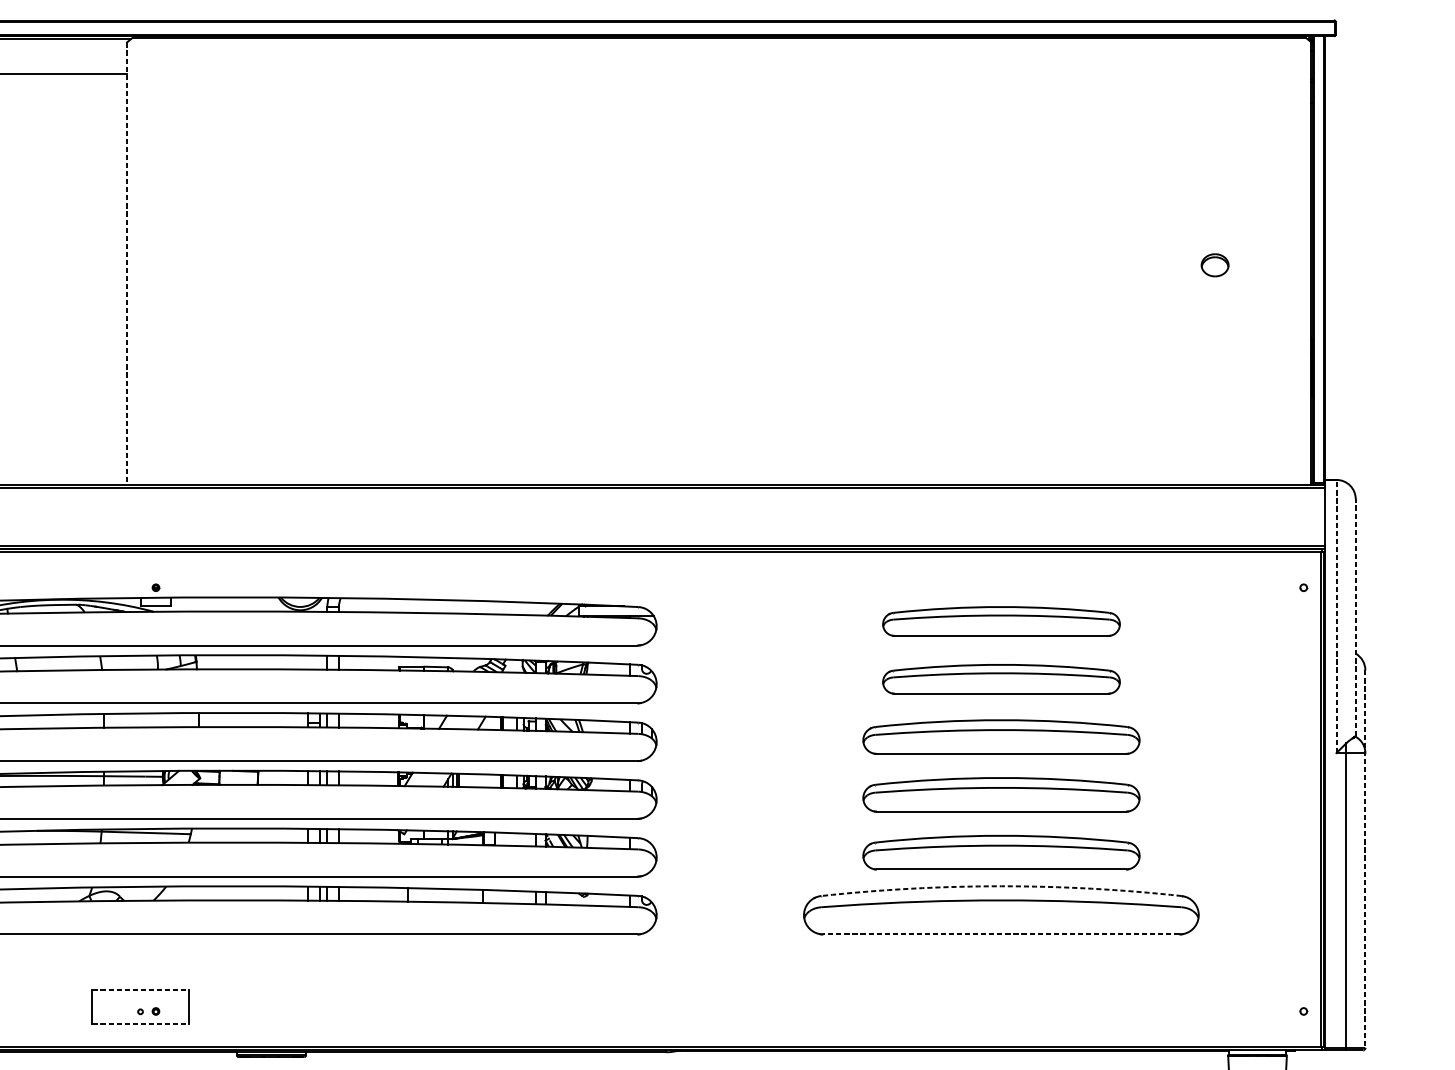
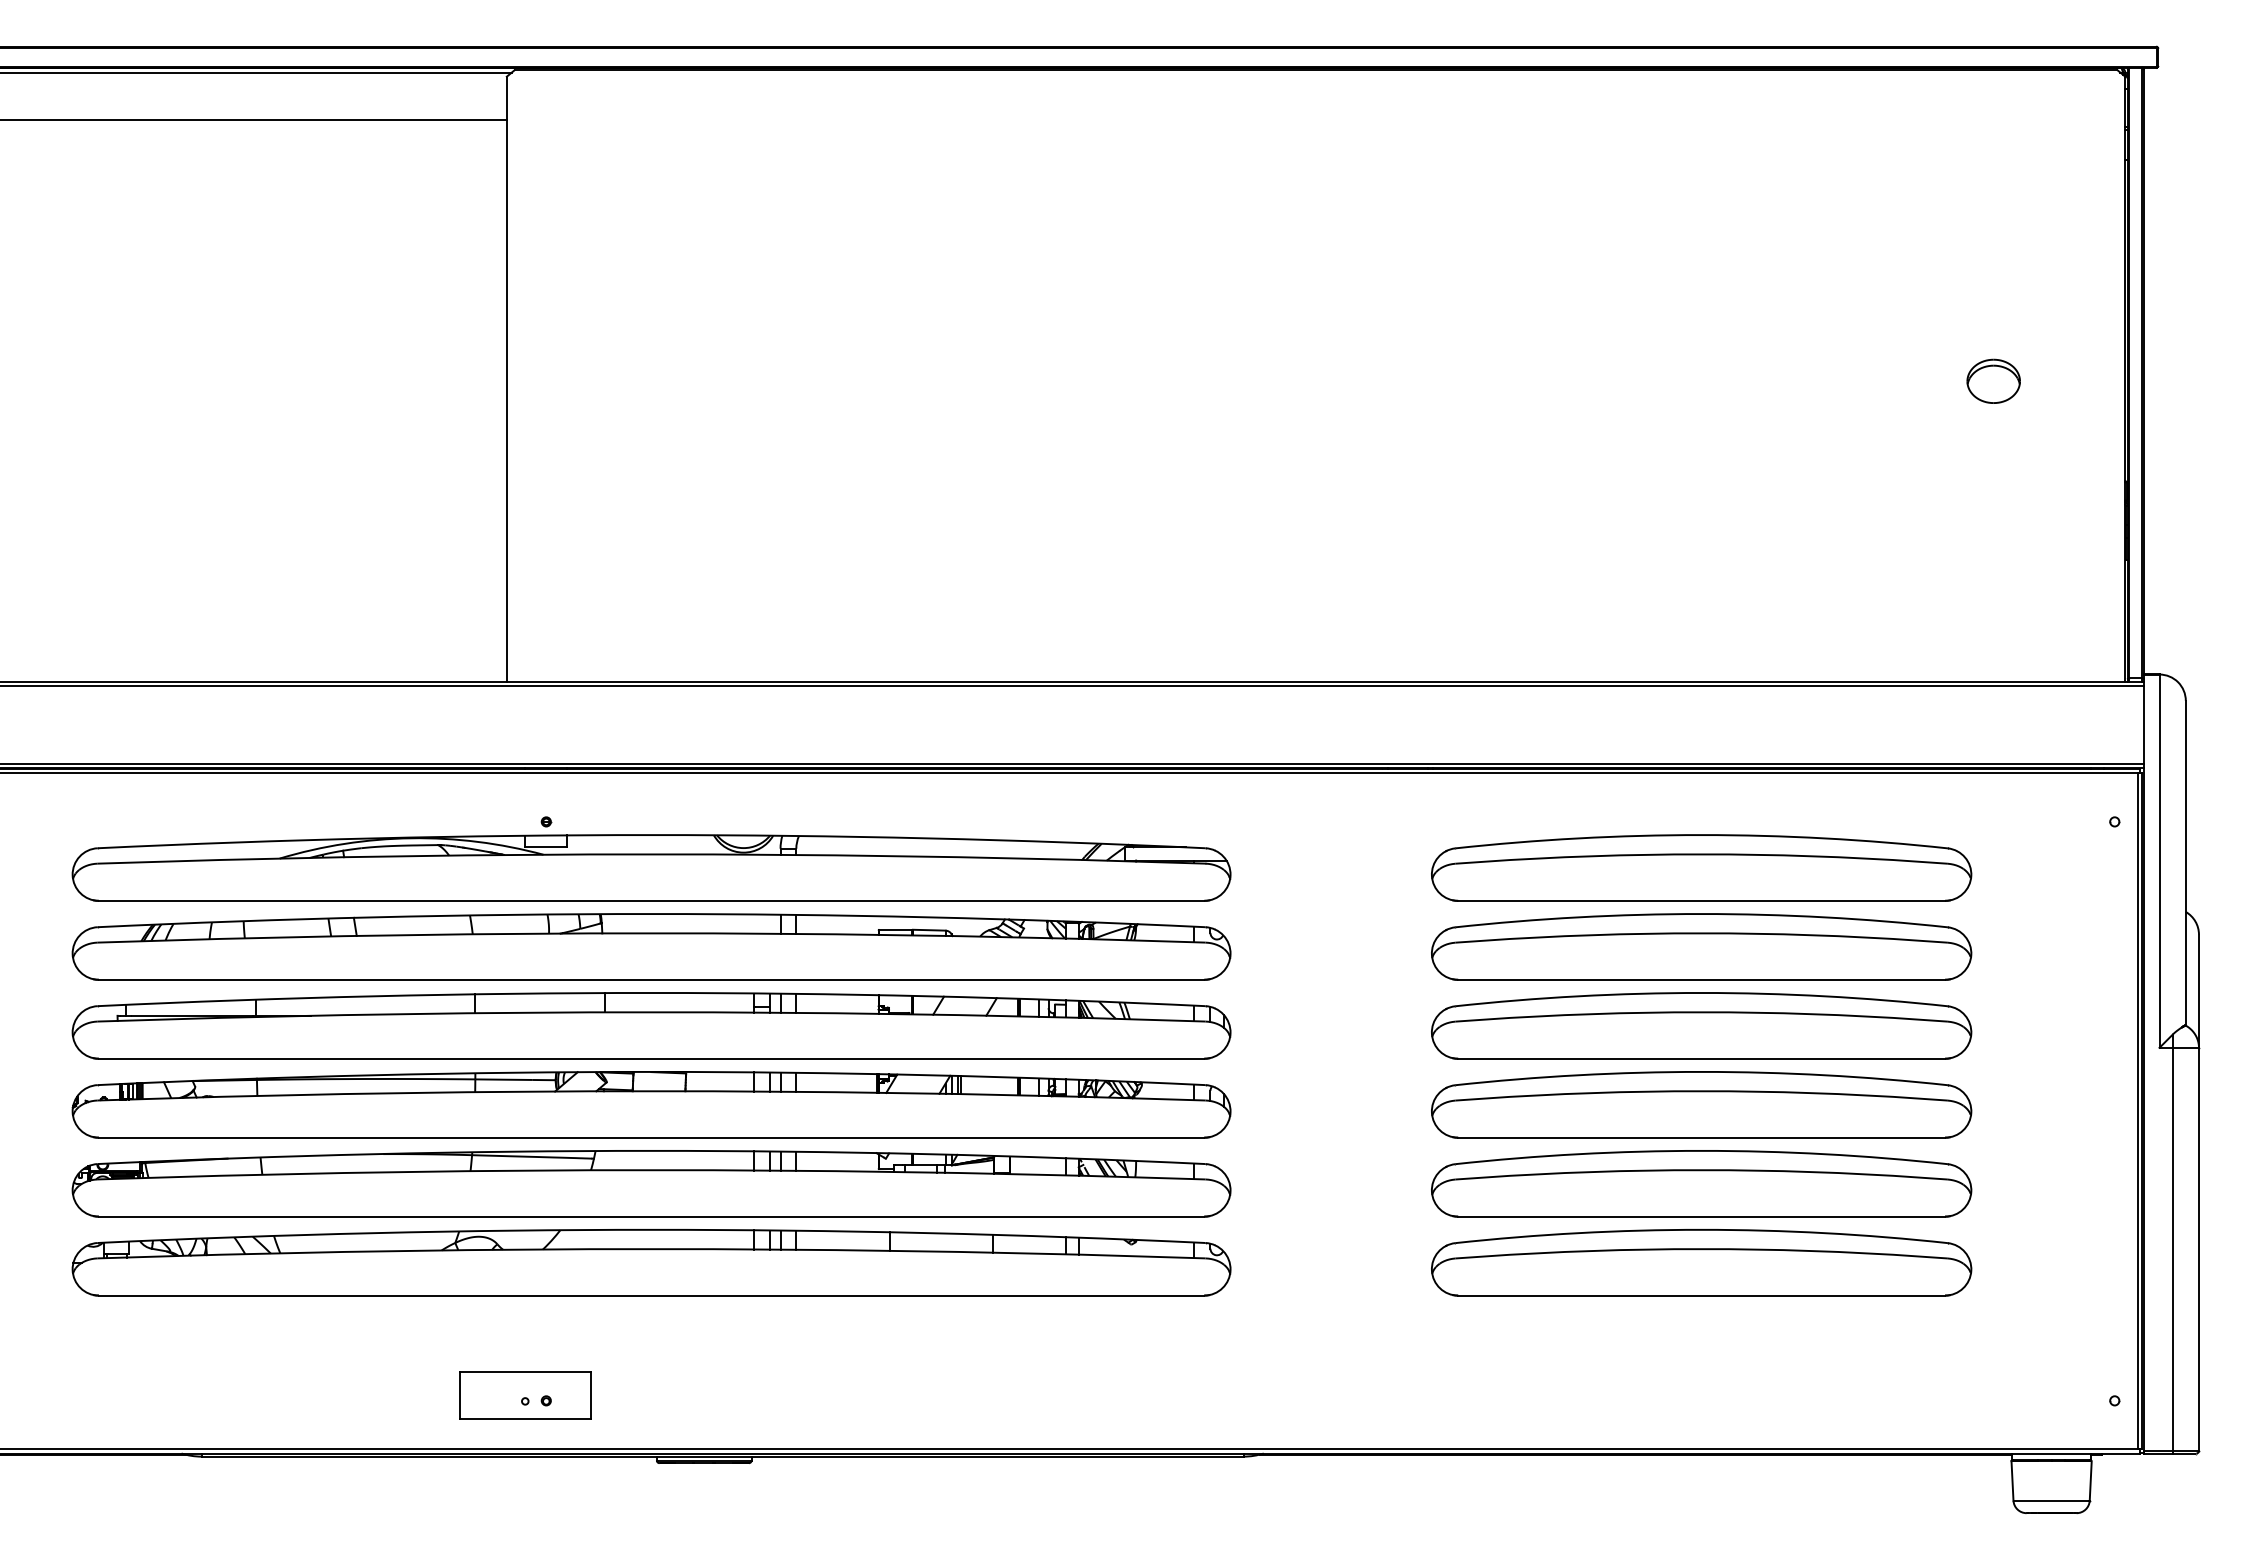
line: (126, 264) -> (506, 379), dashed -> solid
part: (1215, 264) -> (1993, 380), size x1.43
line: (1336, 616) -> (2159, 861), dashed -> solid
line: (1355, 617) -> (2185, 862), dashed -> solid
part: (1001, 621) -> (1701, 867), size x1.67
part: (1001, 678) -> (1701, 946), size x1.67
part: (1001, 736) -> (1701, 1025), size x1.43
part: (1001, 794) -> (1701, 1104), size x1.43
part: (1001, 852) -> (1701, 1183), size x1.43
line: (1365, 859) -> (2198, 1193), dashed -> solid
arc: (1001, 886) -> (1701, 1229), dashed -> solid
line: (1001, 934) -> (1701, 1295), dashed -> solid
line: (140, 990) -> (525, 1372), dashed -> solid
line: (140, 1024) -> (525, 1418), dashed -> solid

